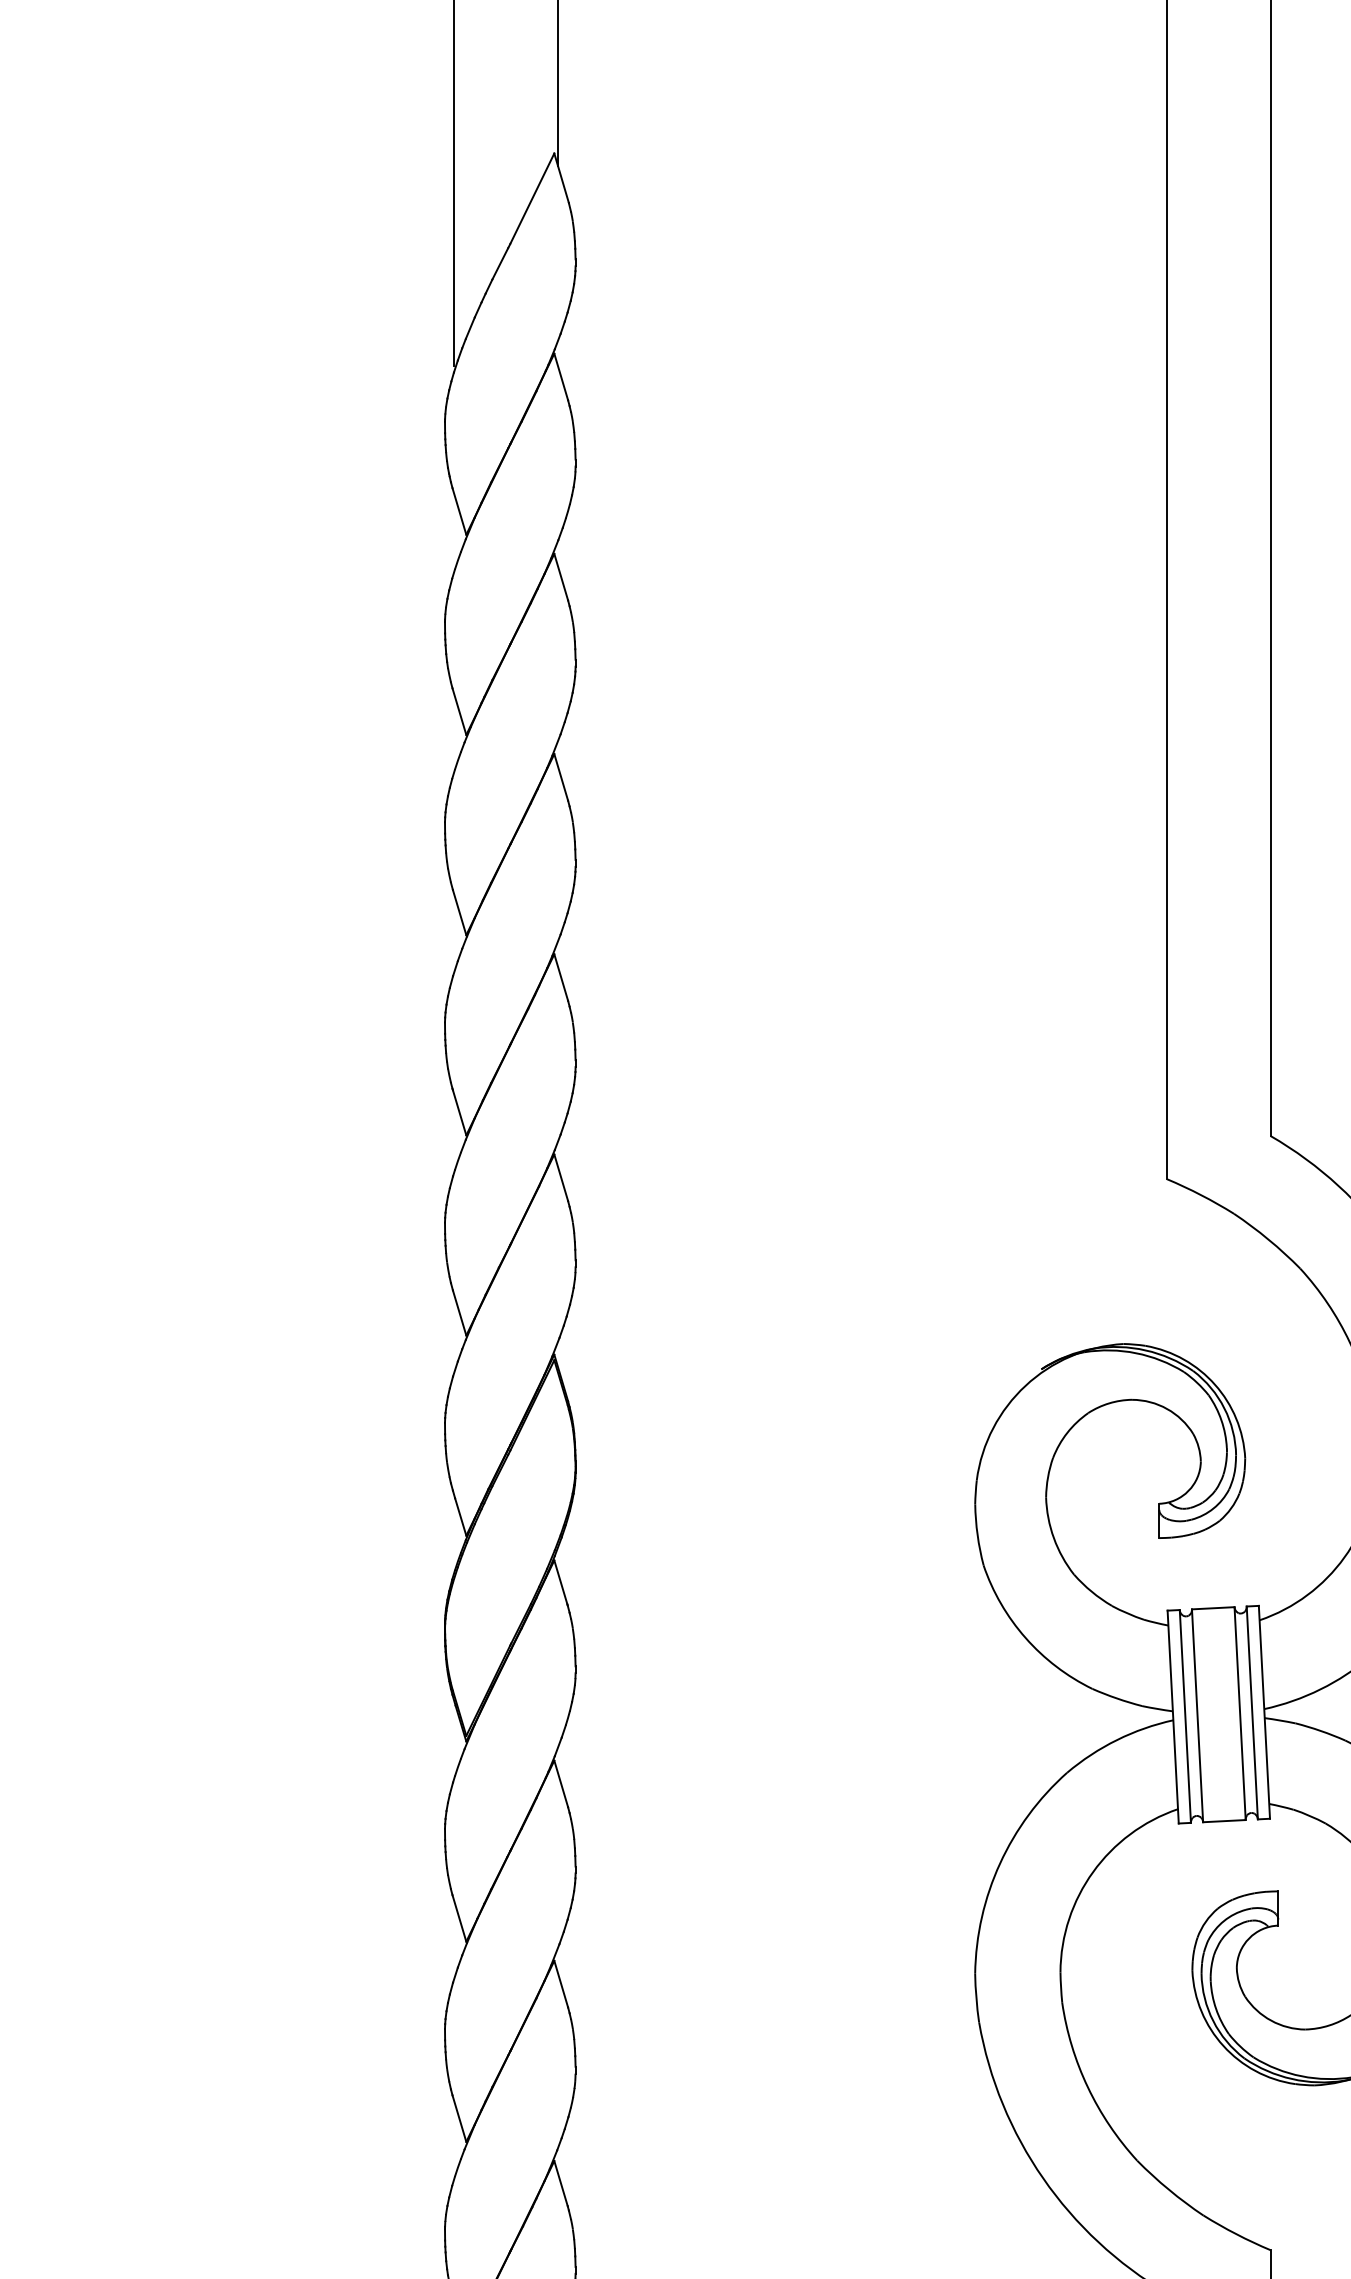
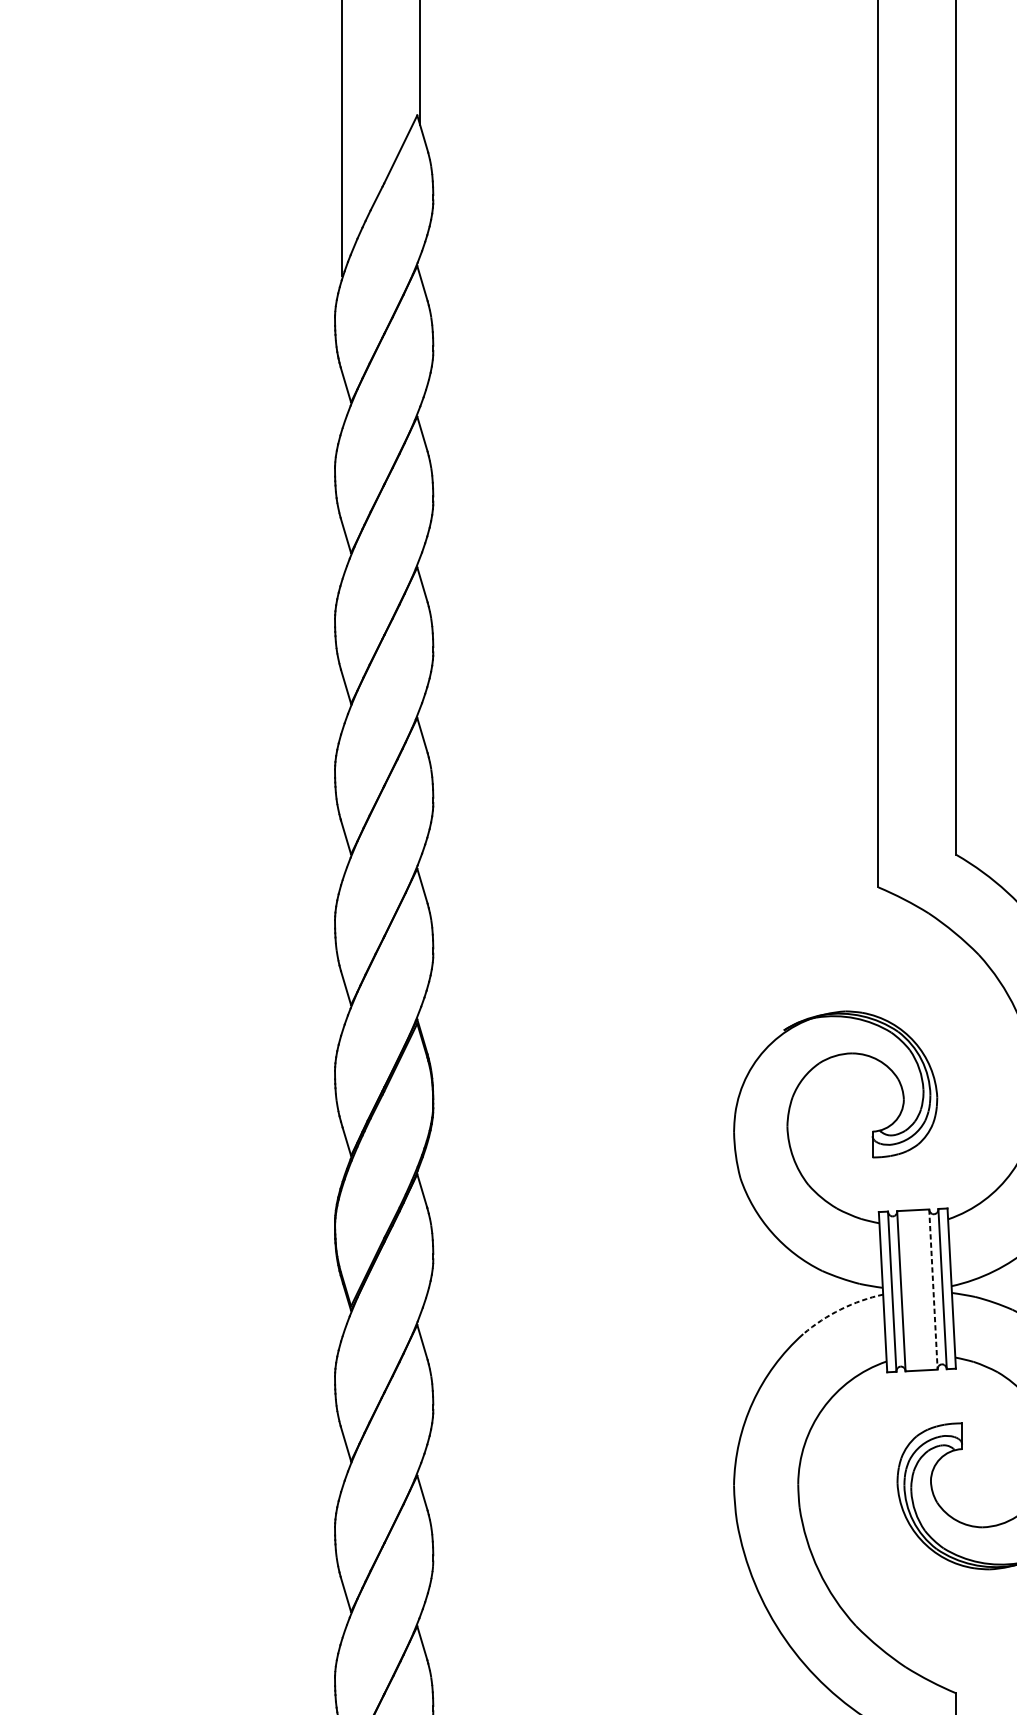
line: (1240, 1713) -> (933, 1289), solid -> dashed
arc: (1117, 1740) -> (841, 1309), solid -> dashed

